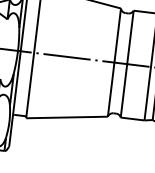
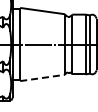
line: (66, 116) -> (42, 77), solid -> dashed

